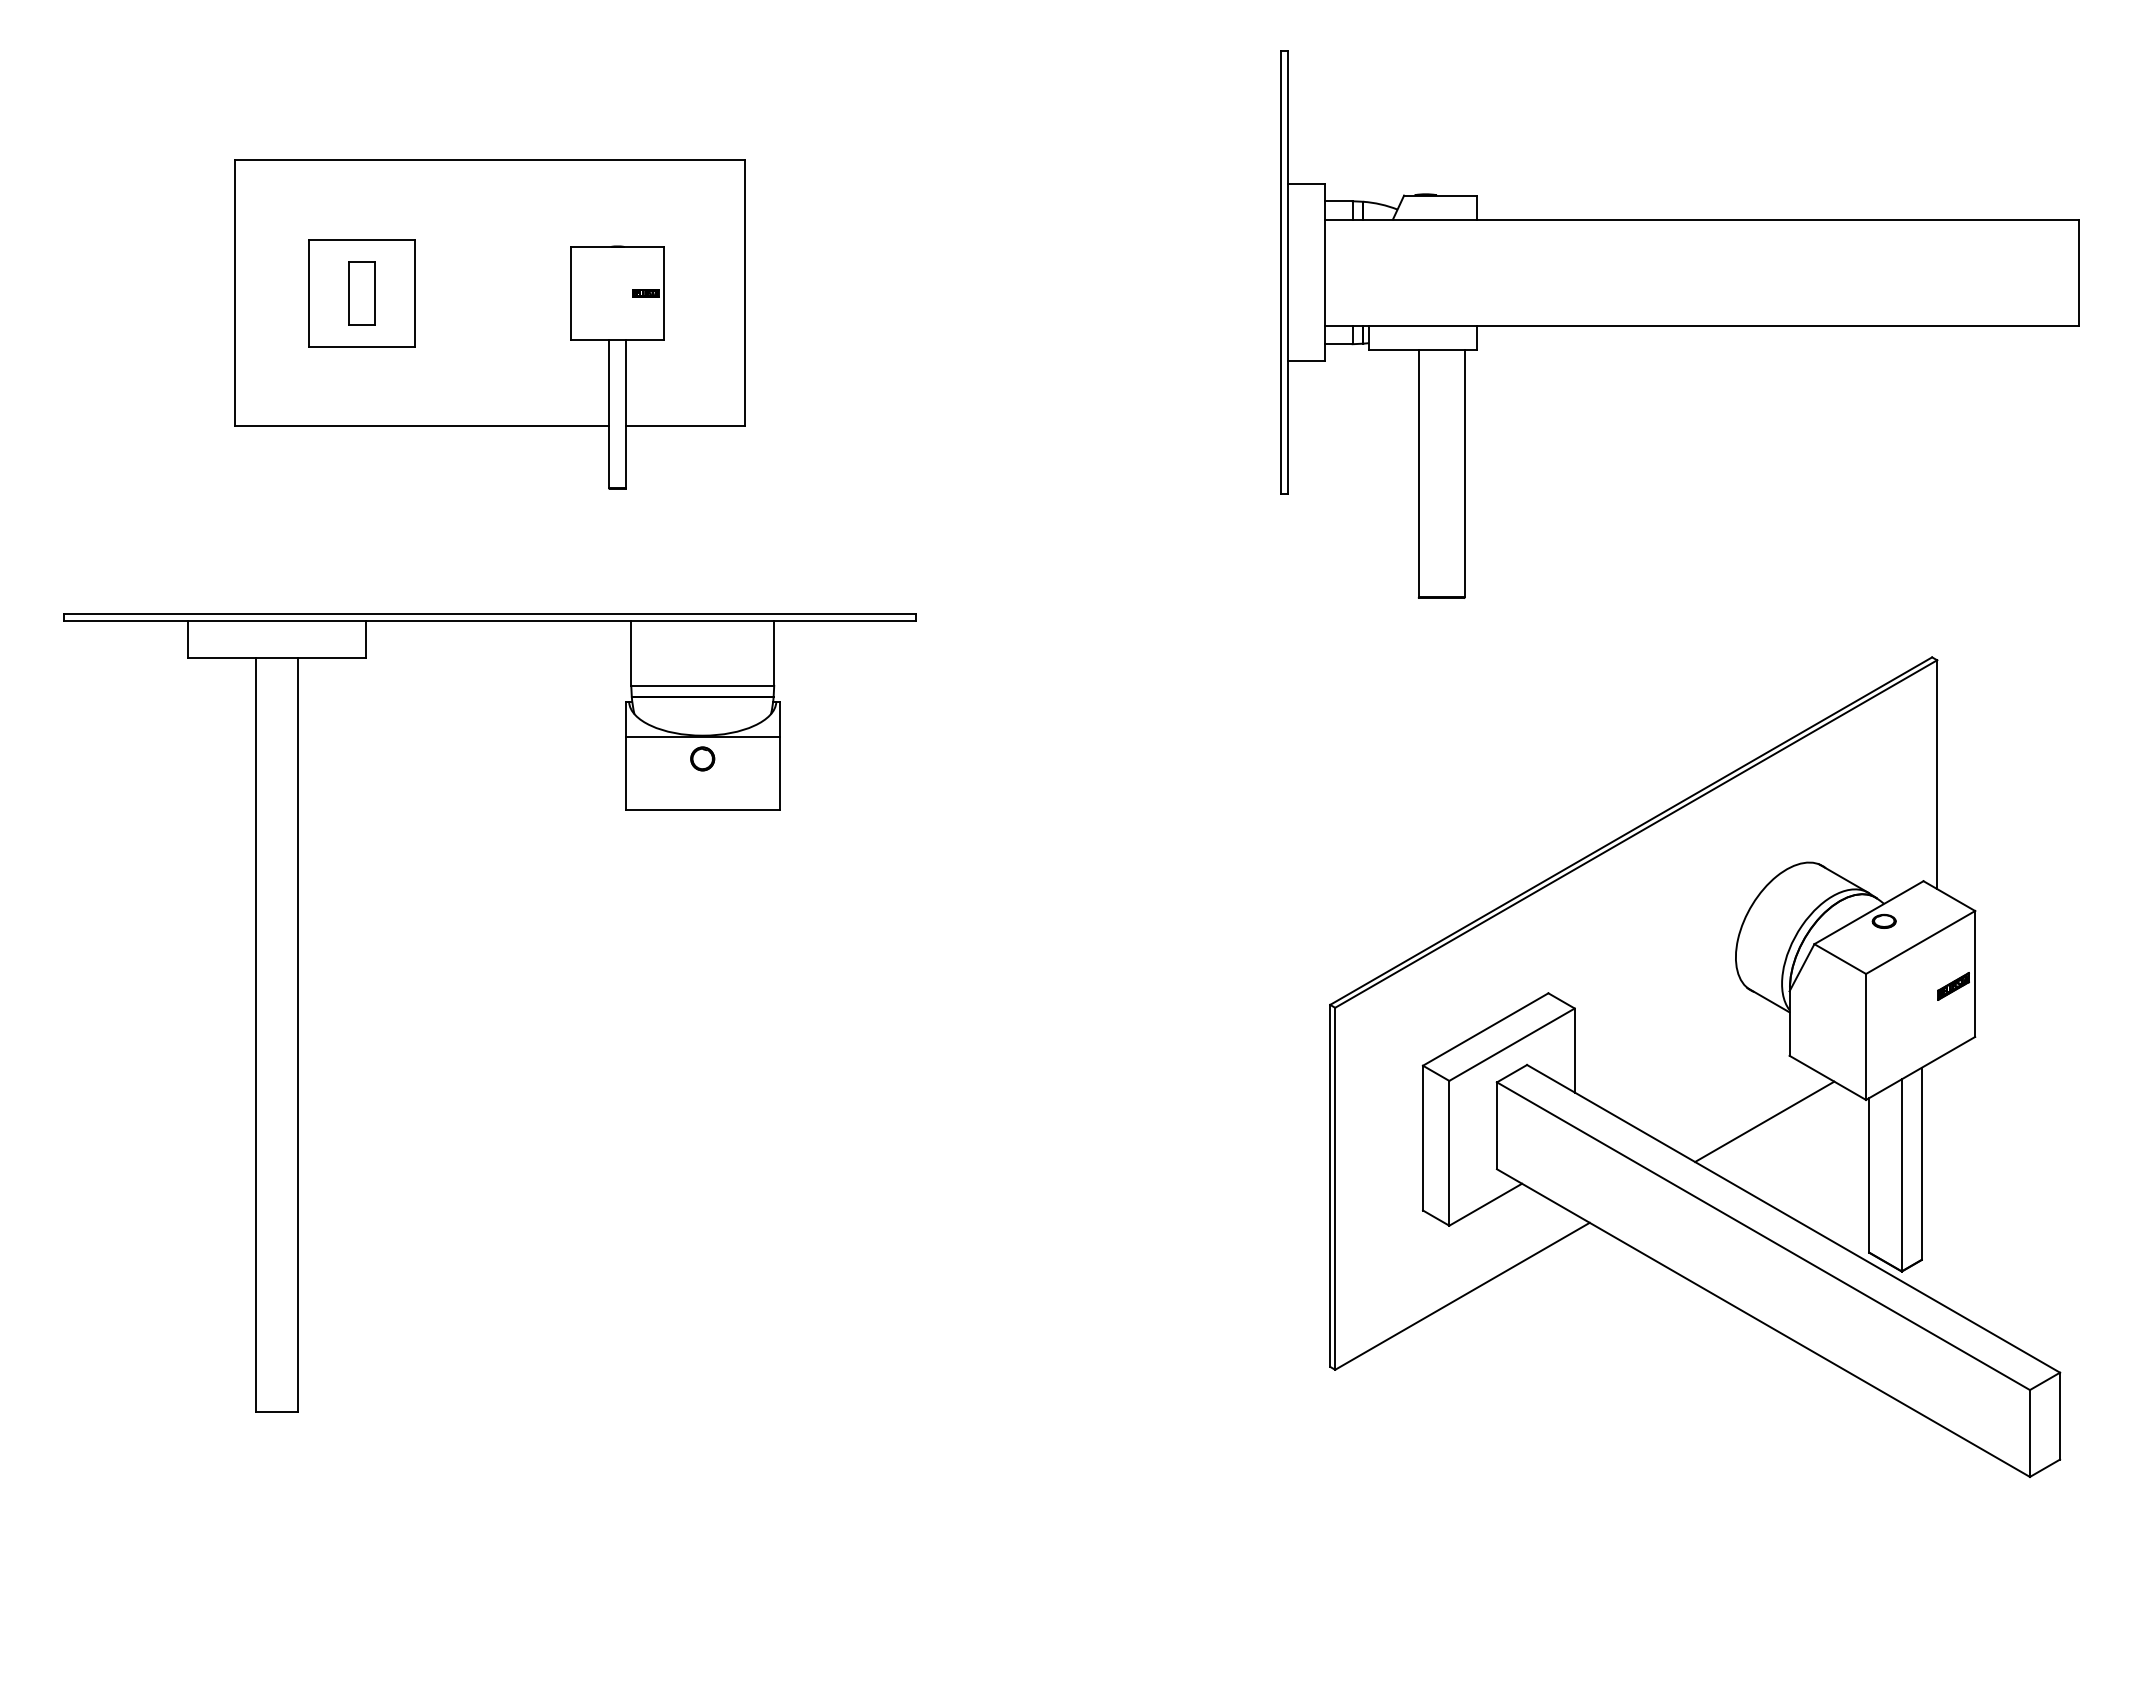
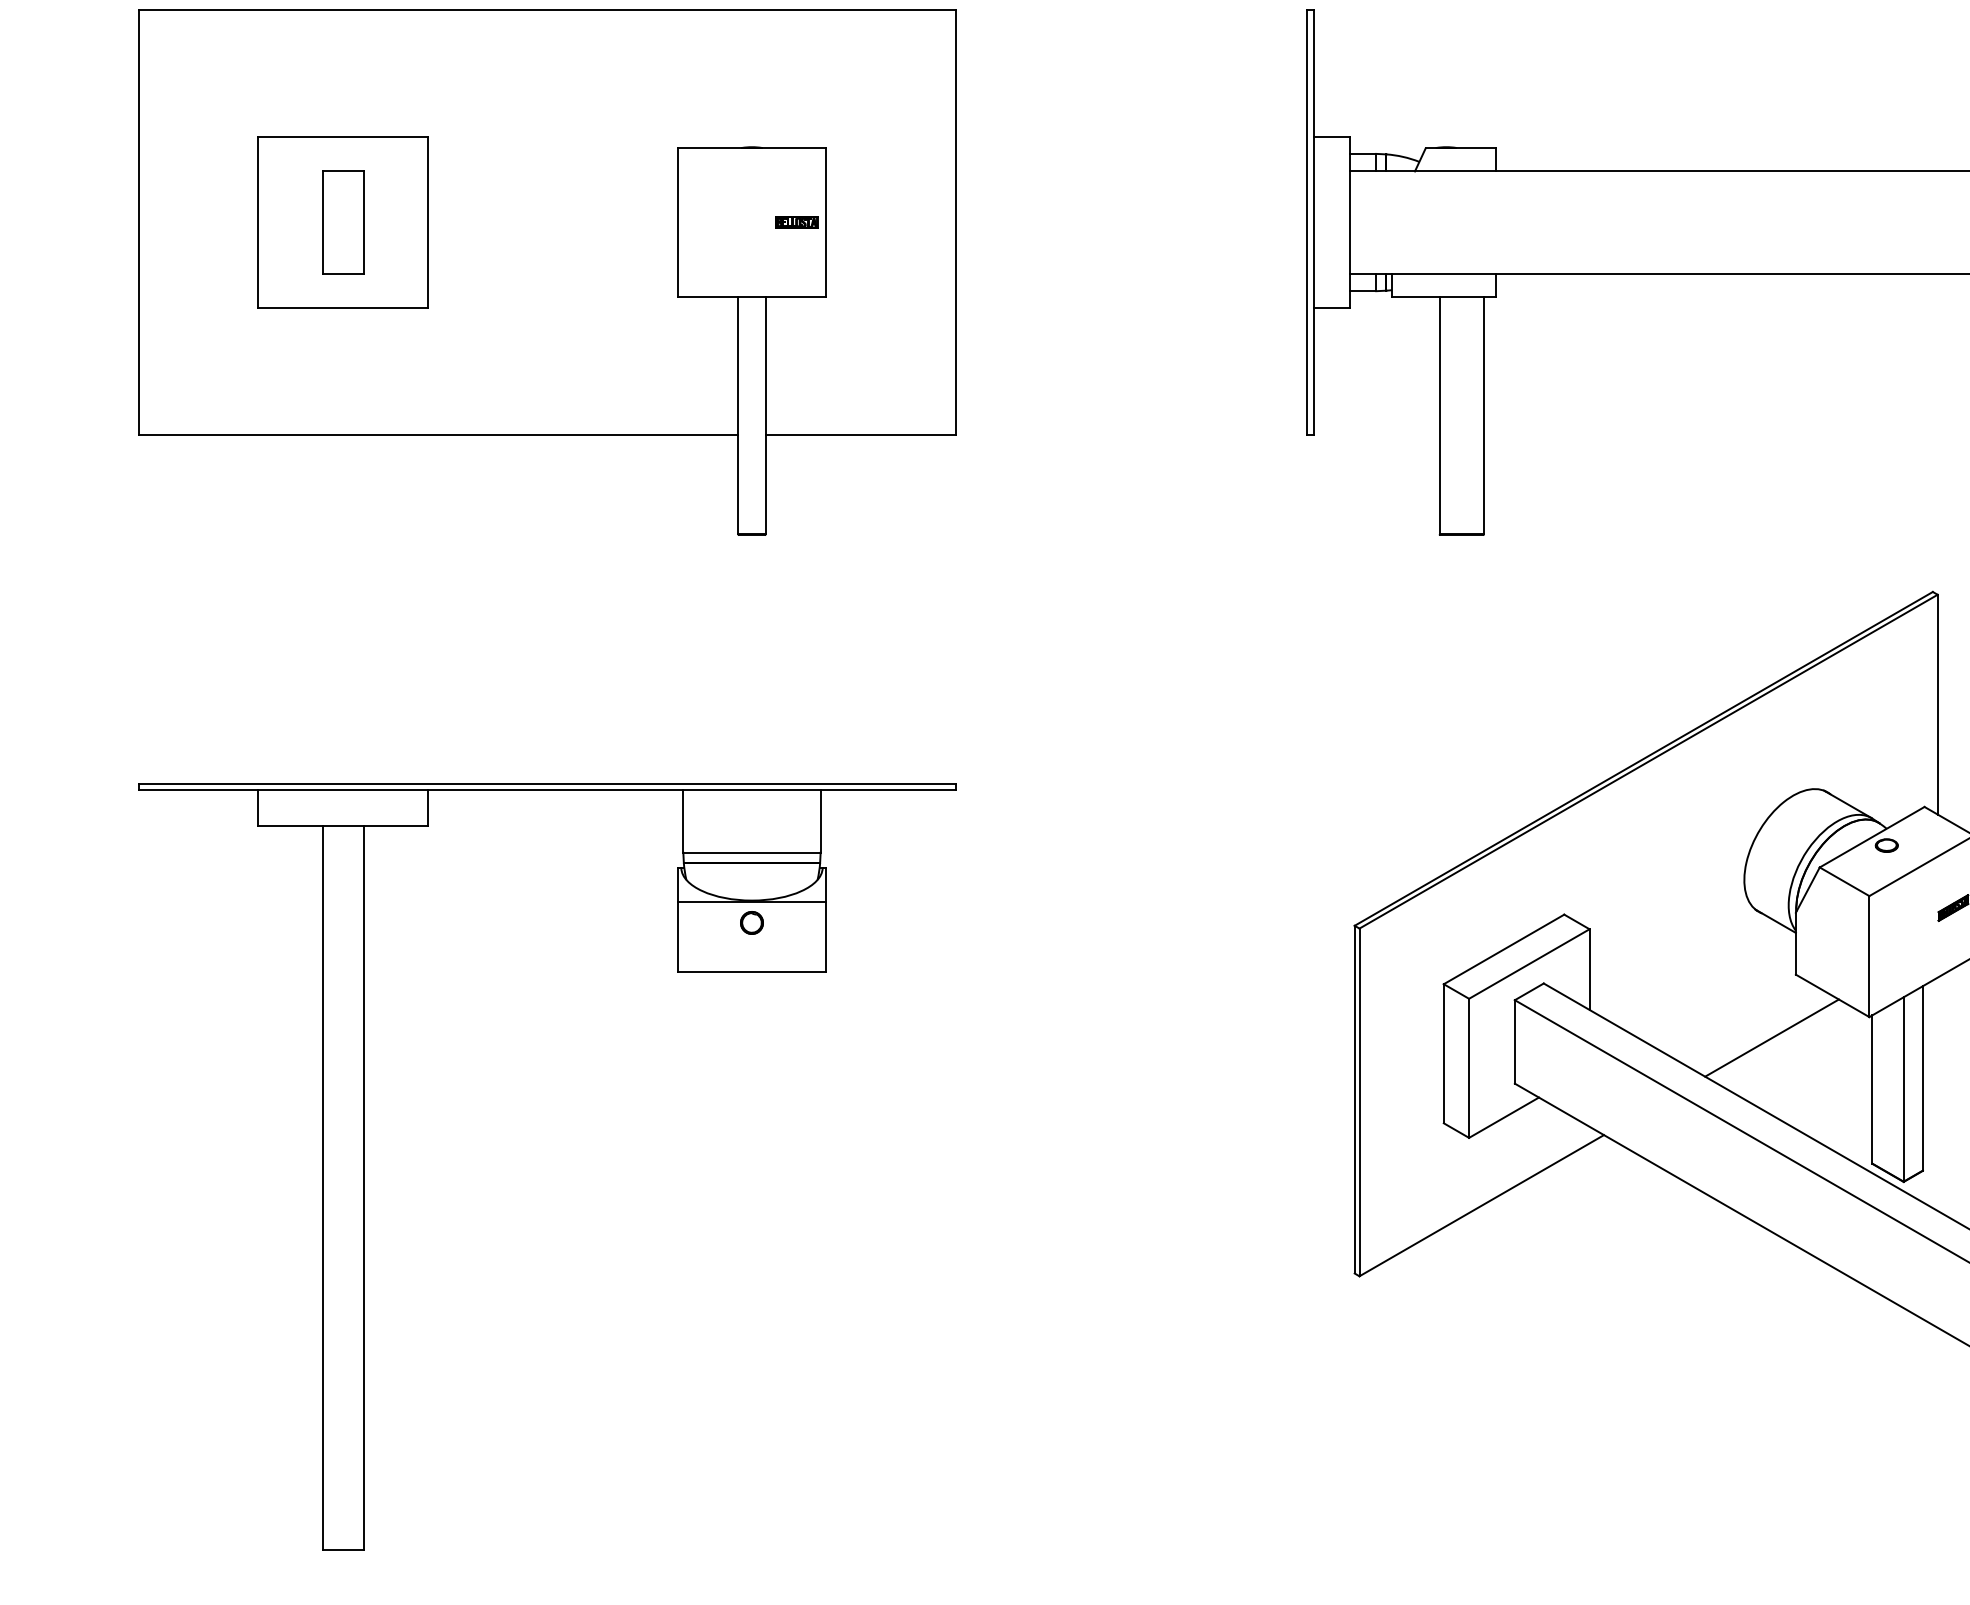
part: (489, 324) -> (547, 272), size x1.67
part: (298, 1012) -> (363, 1166), moved

